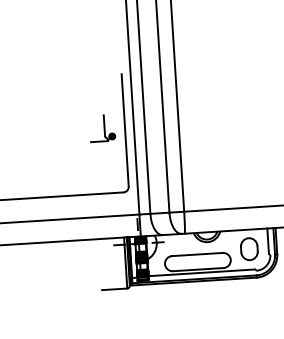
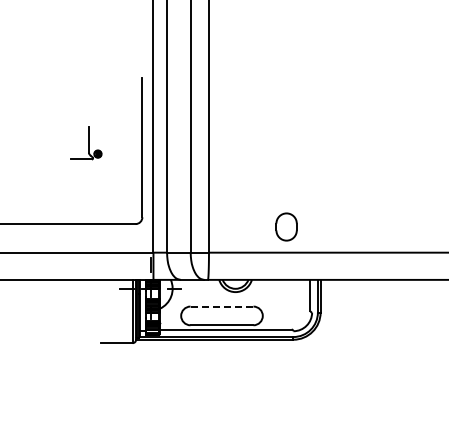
part: (102, 128) -> (86, 143), moved
part: (249, 248) -> (286, 226), moved
line: (197, 254) -> (221, 306), solid -> dashed

